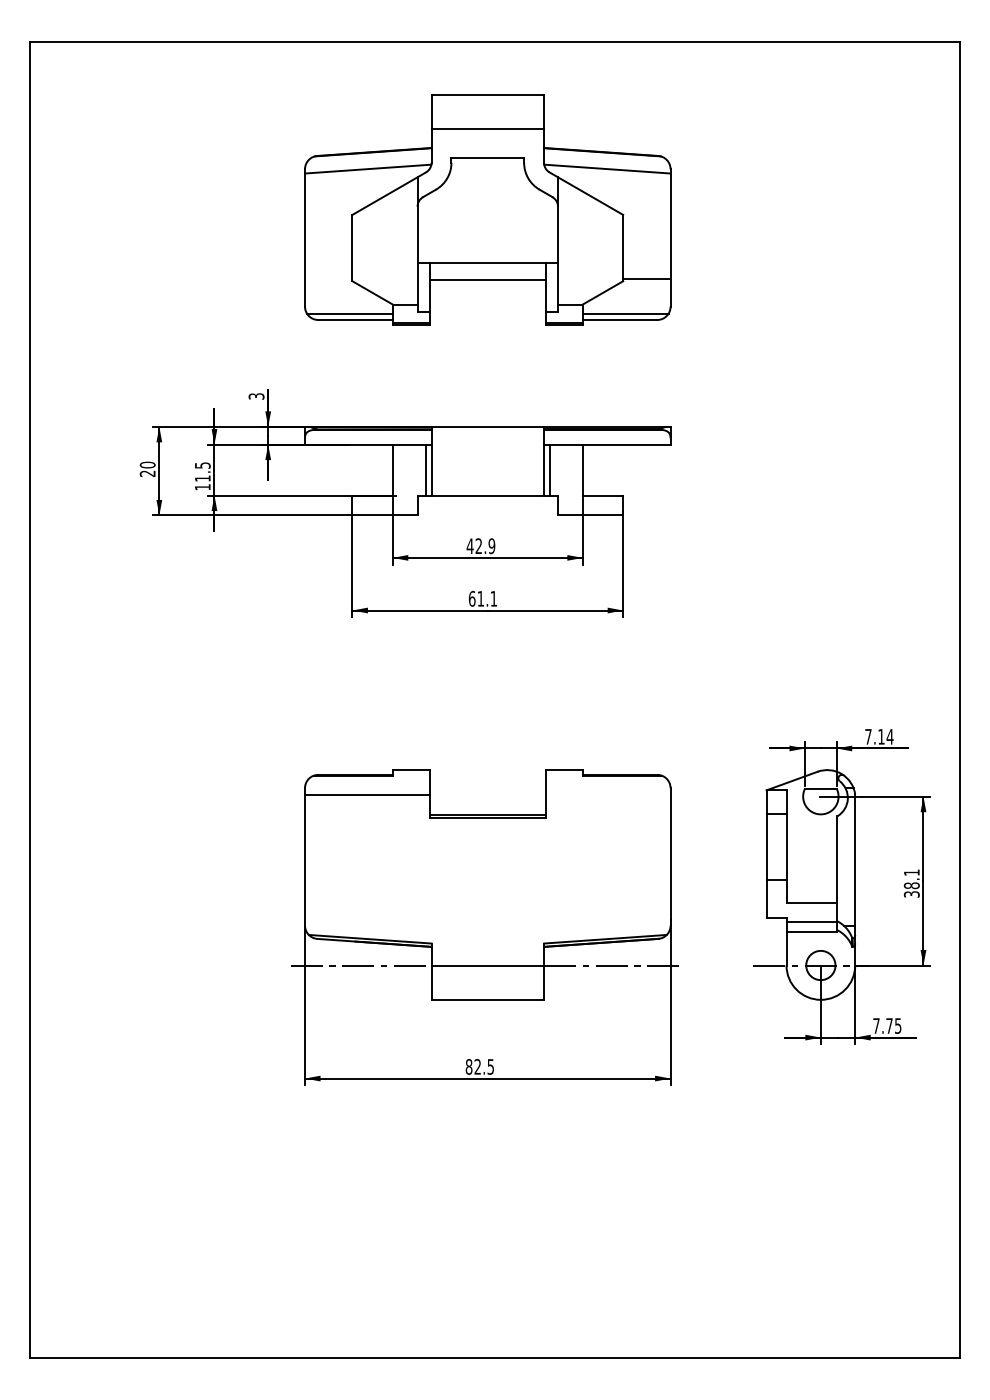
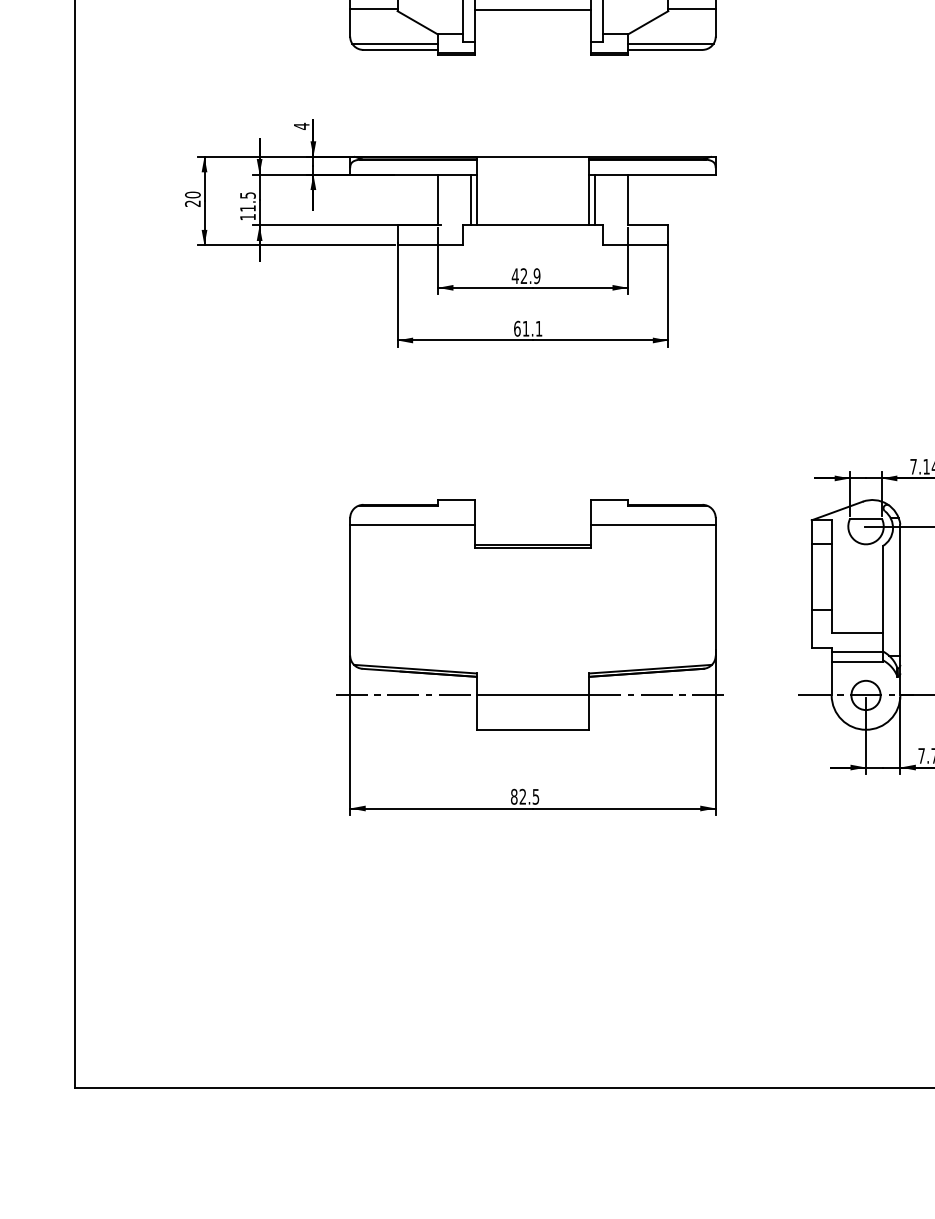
line: (328, 278) -> (373, 8), added
text: (256, 396) -> (301, 126), 3 -> 4
line: (607, 794) -> (652, 524), added

